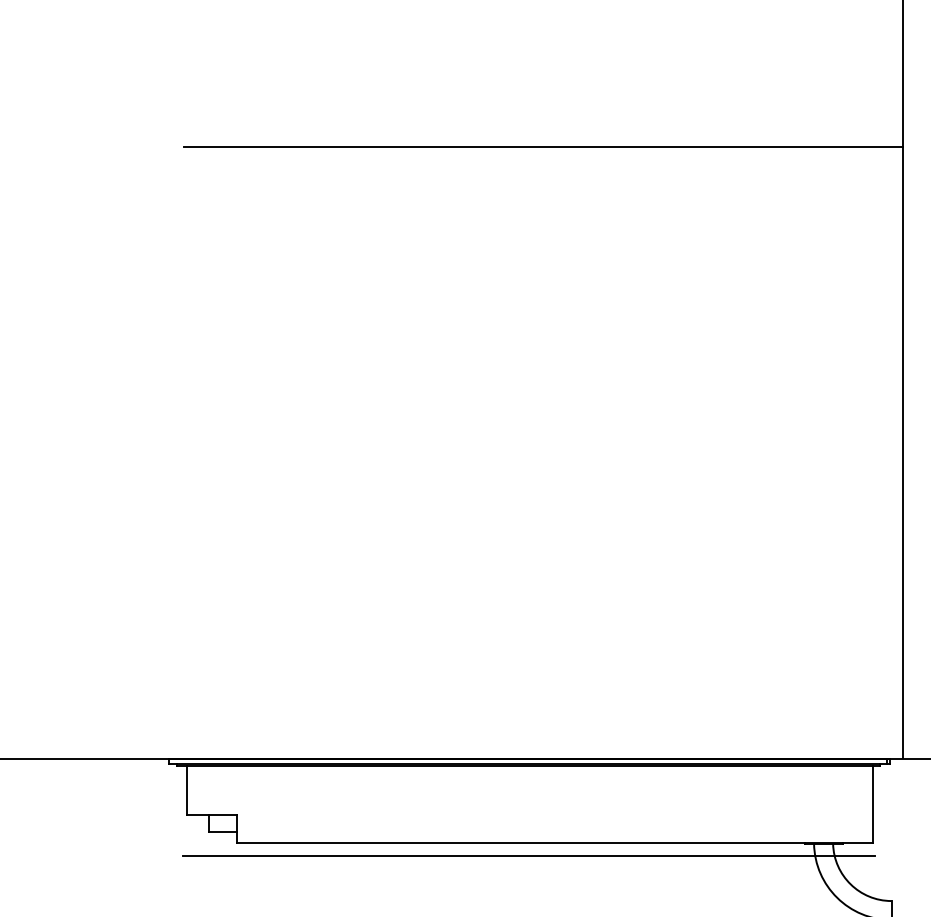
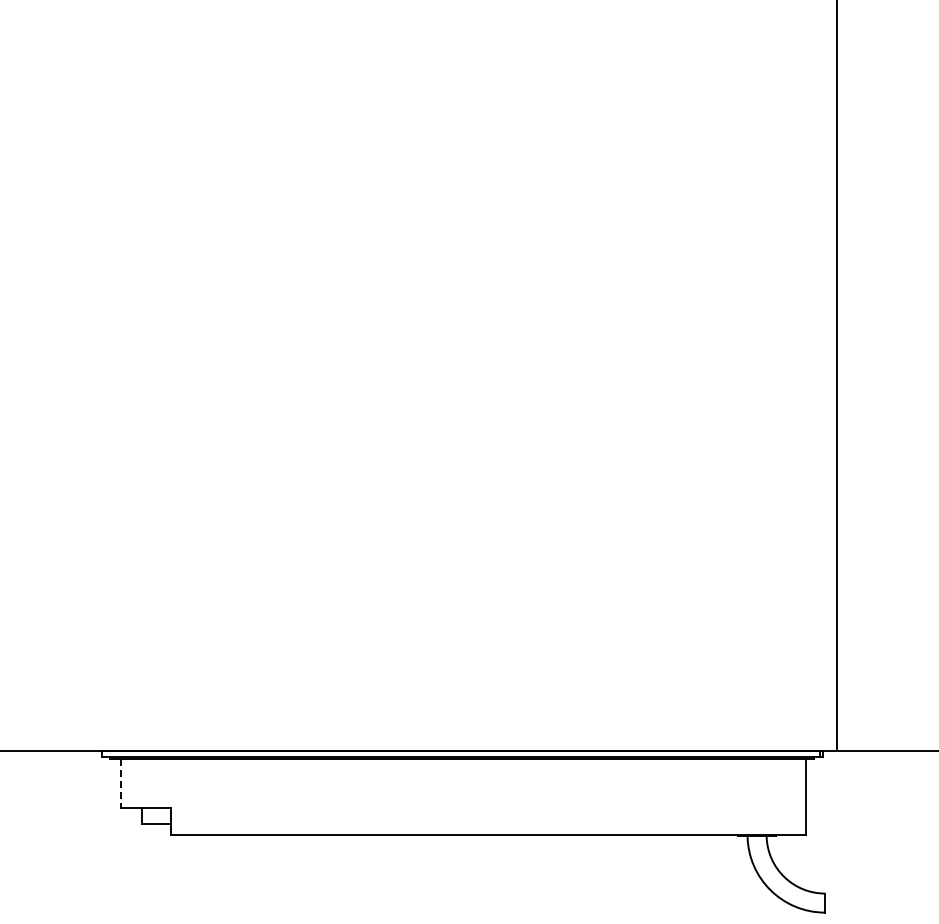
line: (542, 146) -> (476, 139), removed
line: (186, 790) -> (120, 783), solid -> dashed
line: (528, 855) -> (462, 848), removed

